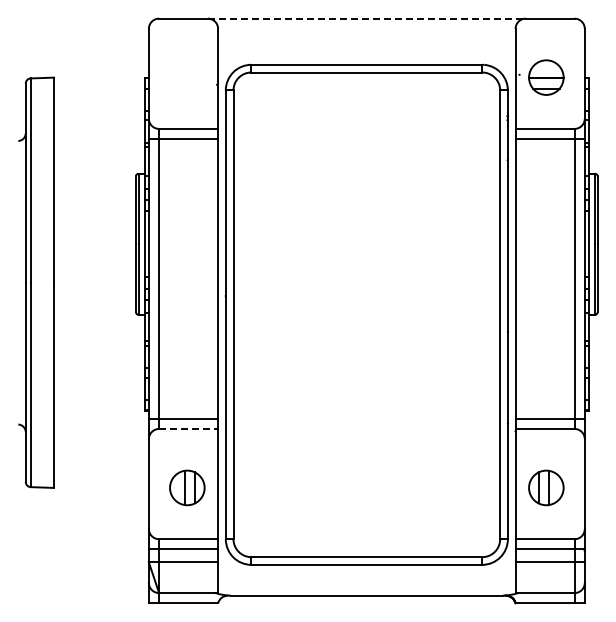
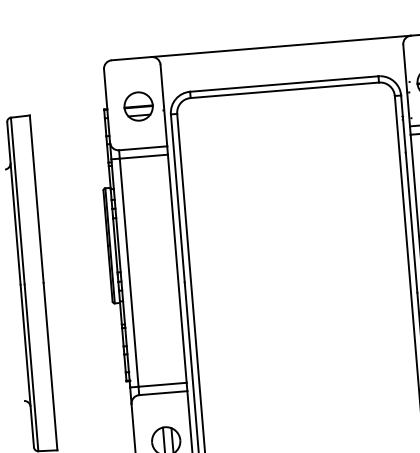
line: (366, 18) -> (280, 46), dashed -> solid
part: (187, 77) -> (138, 106), added
line: (189, 428) -> (163, 392), dashed -> solid

